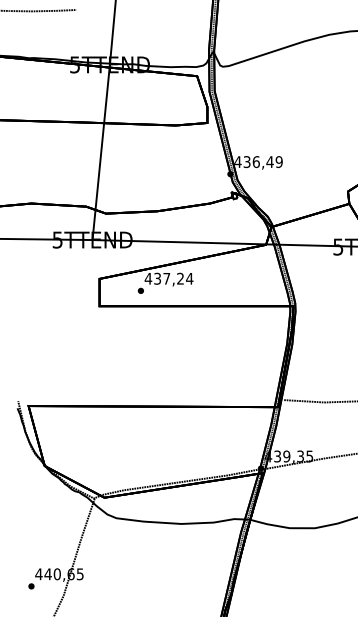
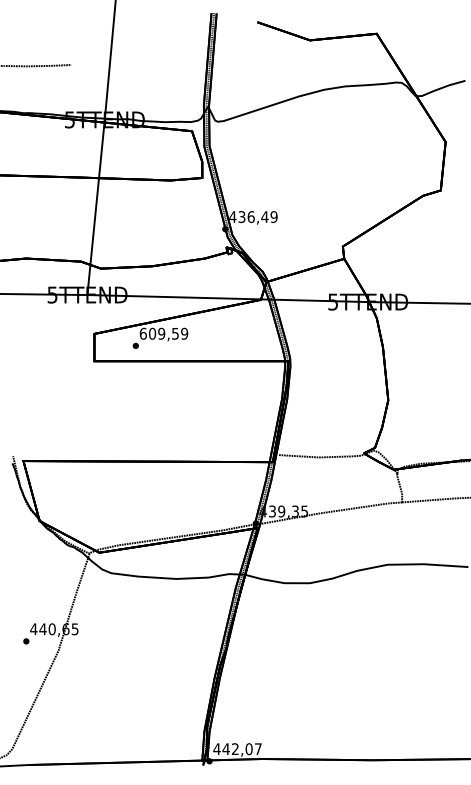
text: (168, 278) -> (163, 333), 437,24 -> 609,59

